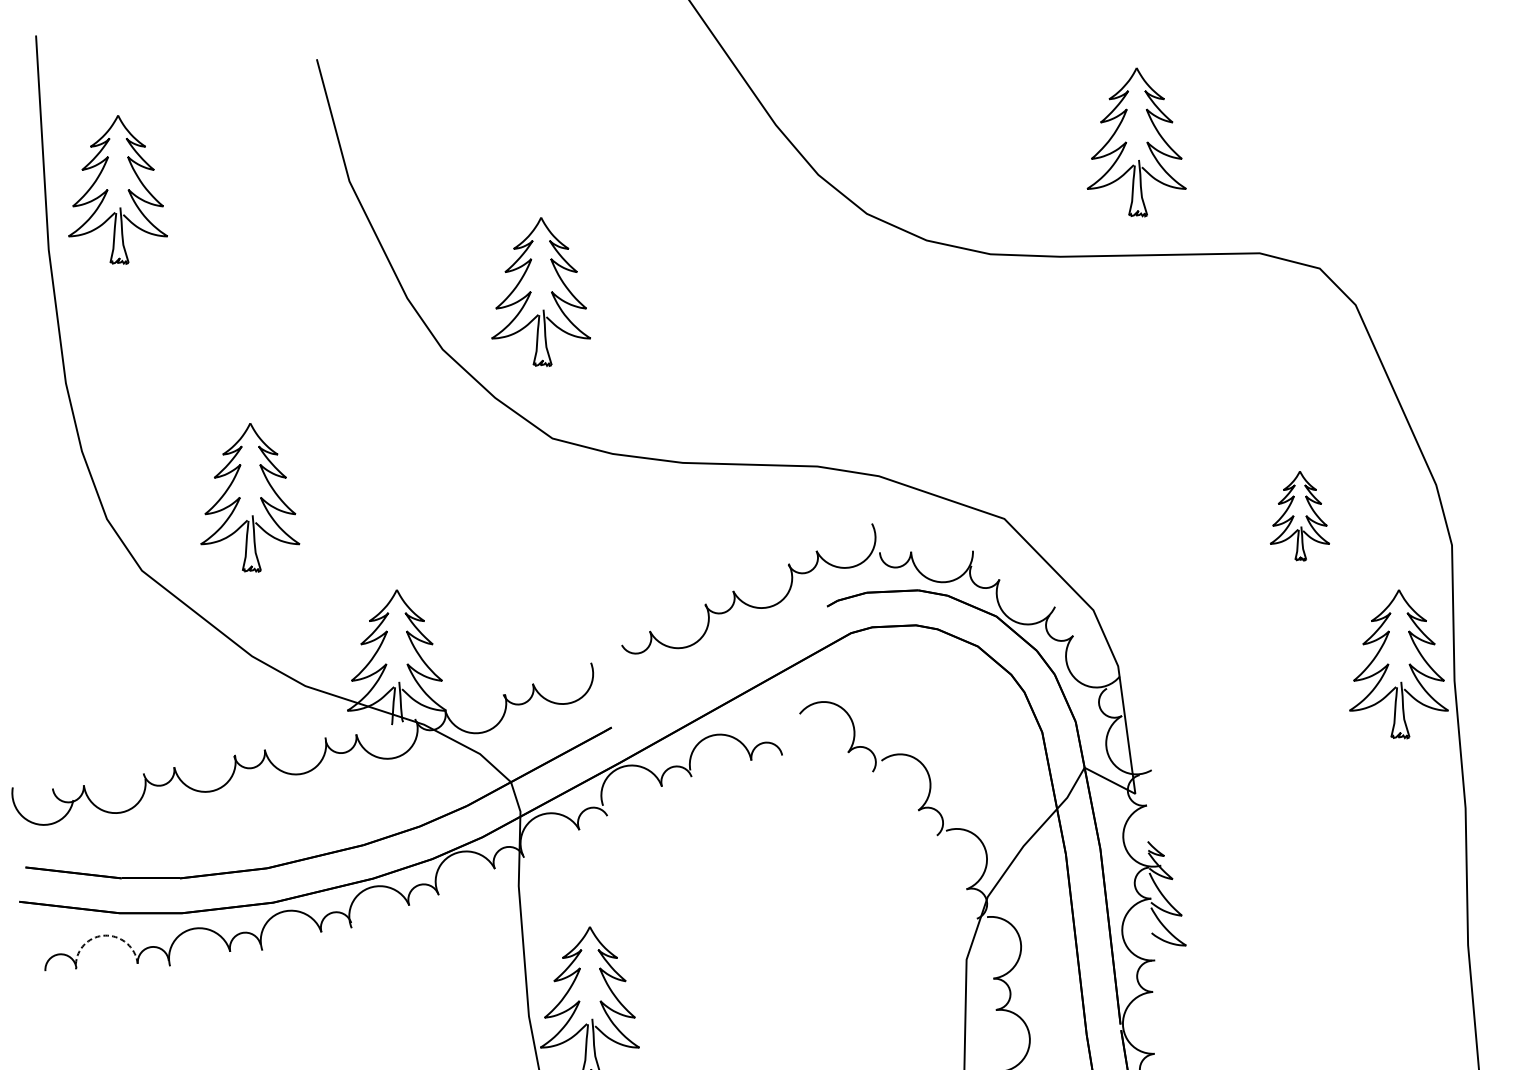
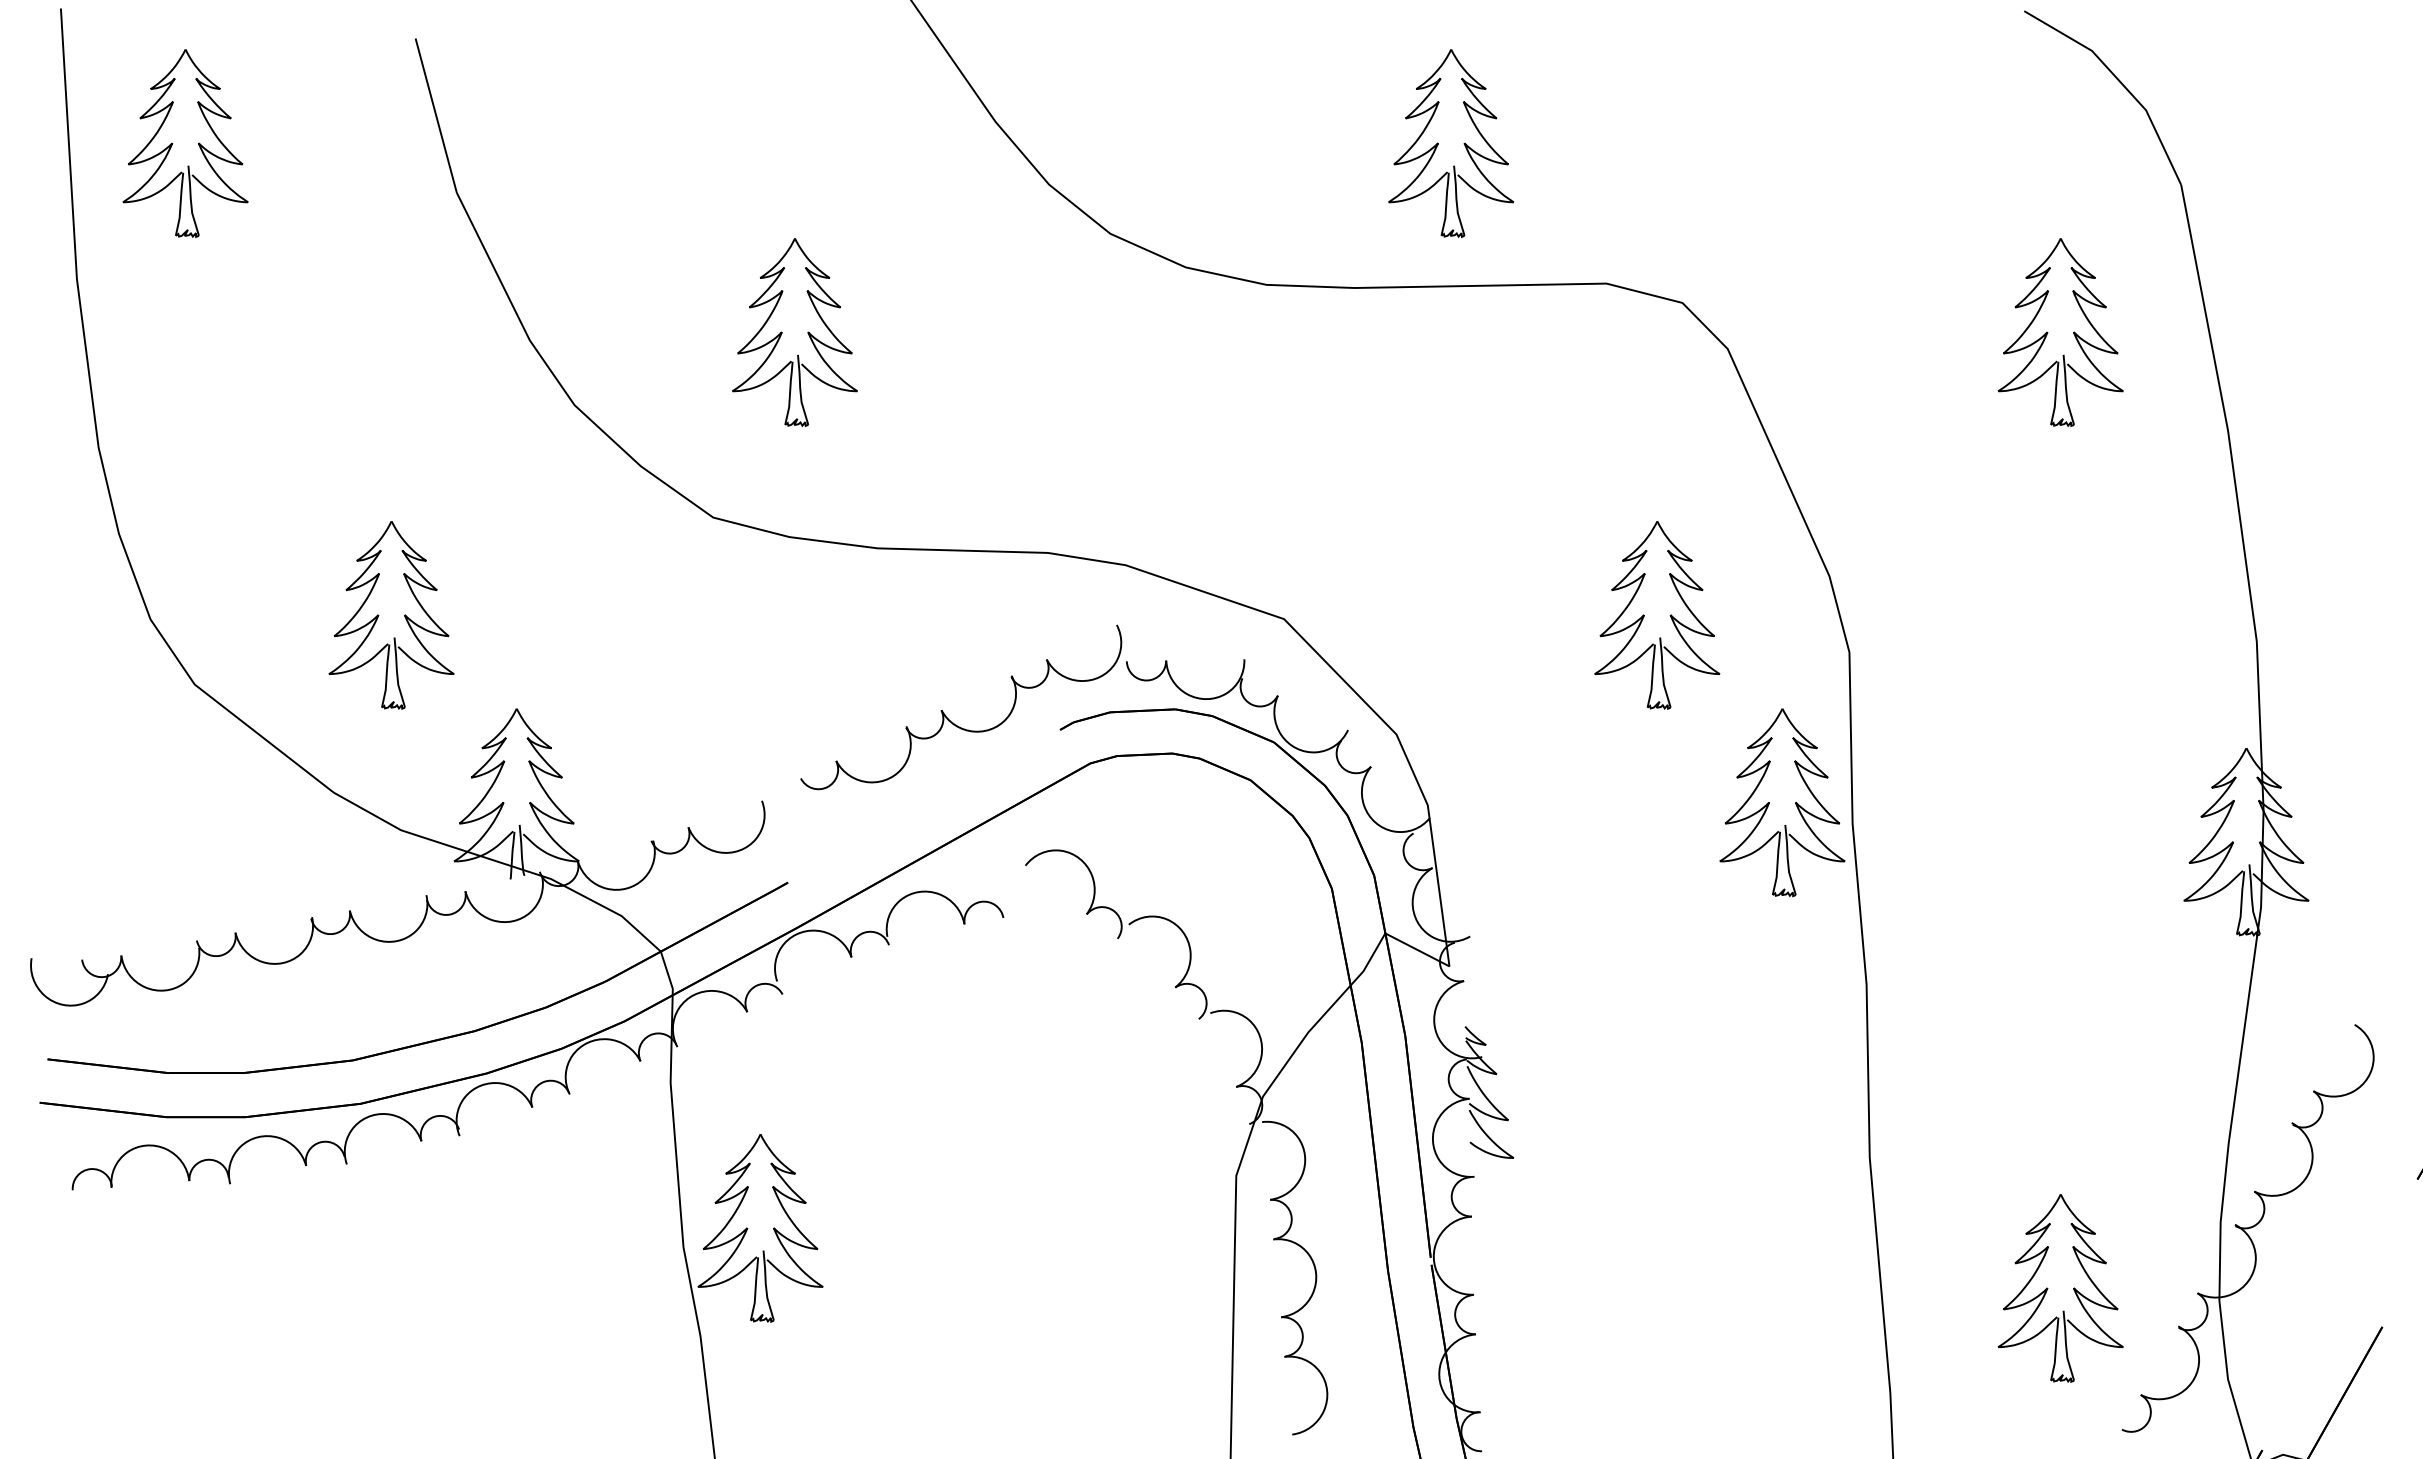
part: (118, 189) -> (185, 143), moved
part: (531, 292) -> (782, 332), moved
part: (250, 497) -> (391, 615), moved
part: (1300, 516) -> (1657, 615), size x1.67
arc: (103, 935) -> (145, 1145), dashed -> solid

